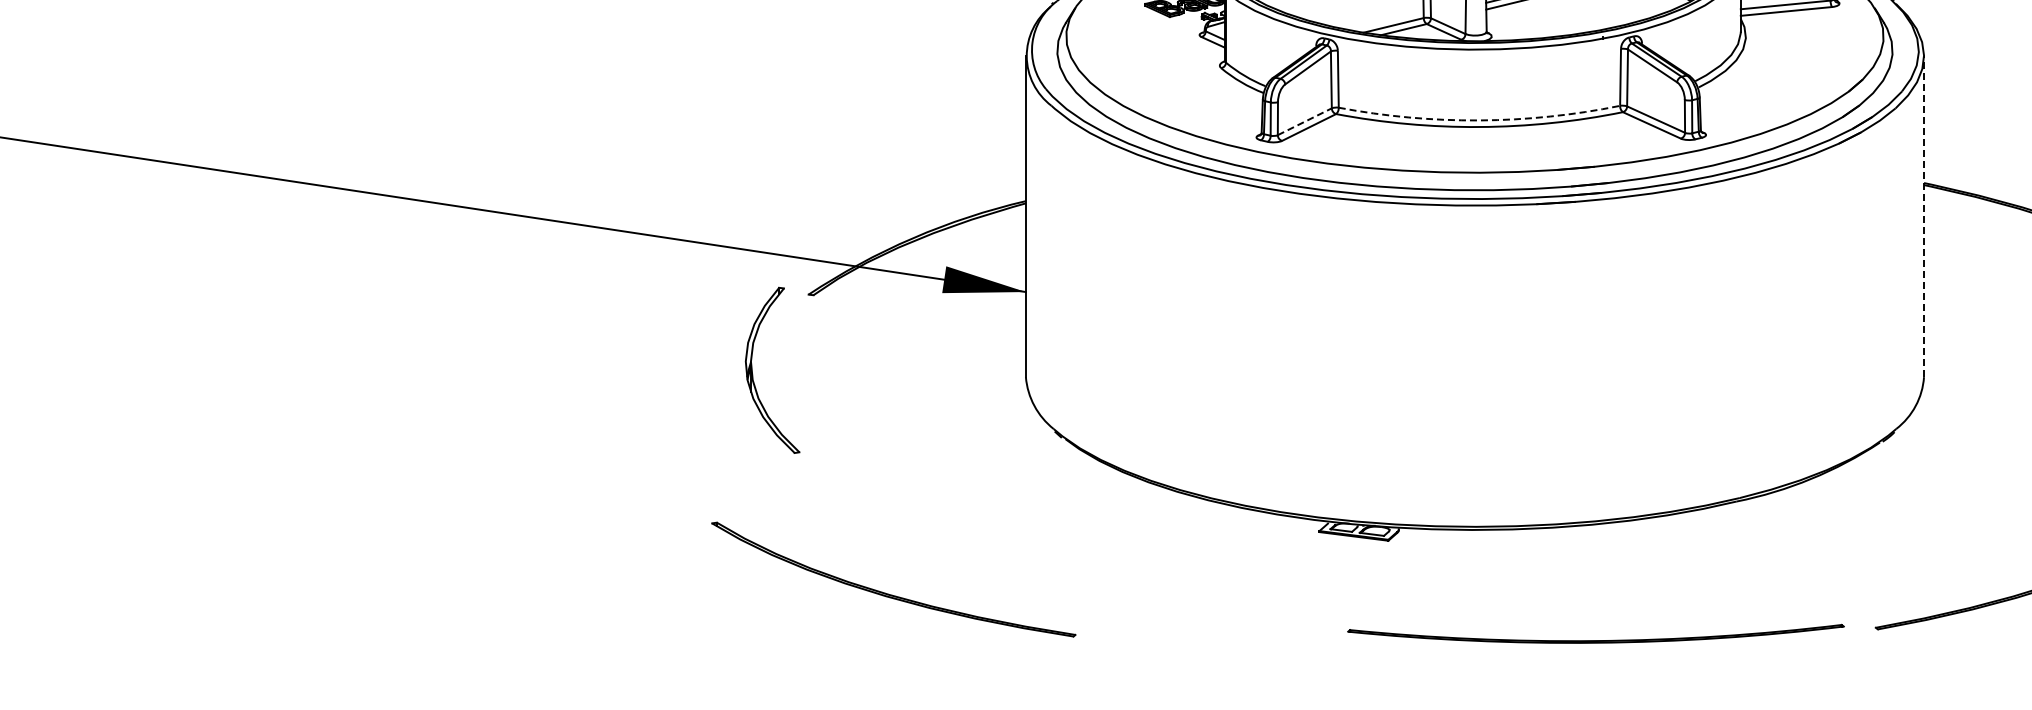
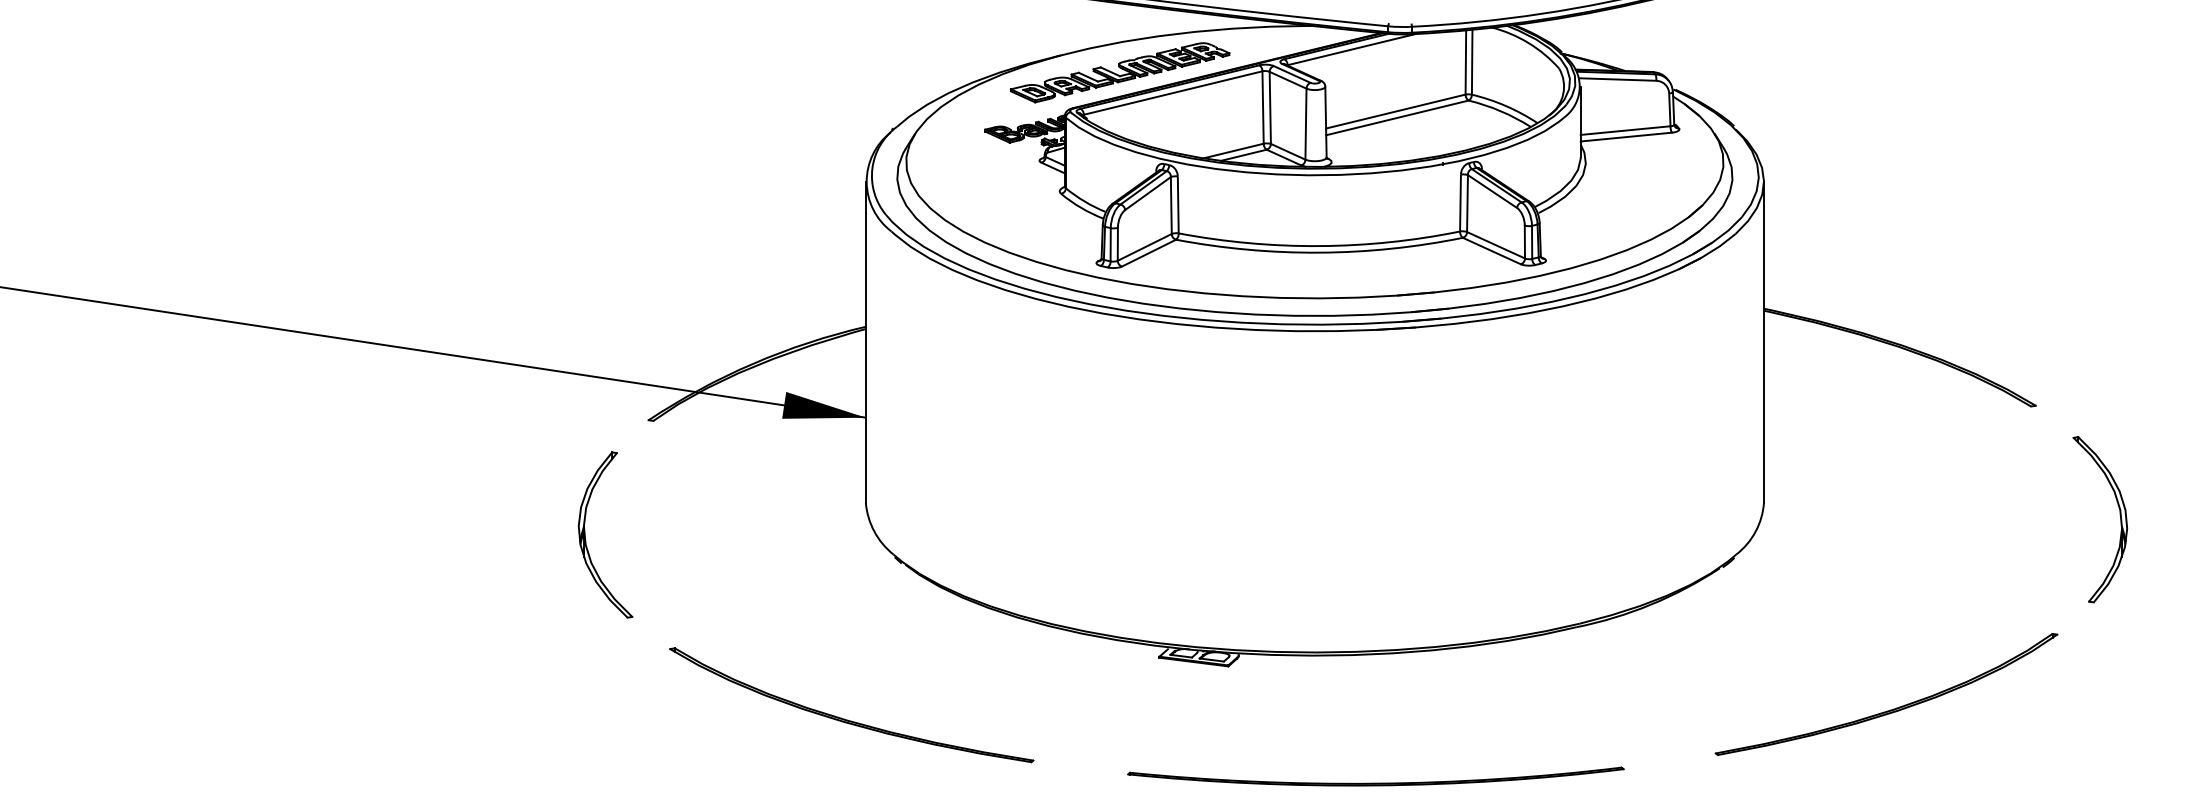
arc: (1479, 120) -> (1319, 246), dashed -> solid
line: (1305, 121) -> (1145, 247), dashed -> solid
line: (1923, 216) -> (1763, 342), dashed -> solid
part: (753, 375) -> (586, 540), moved
part: (889, 593) -> (847, 719), moved
part: (1595, 633) -> (1375, 776), moved

